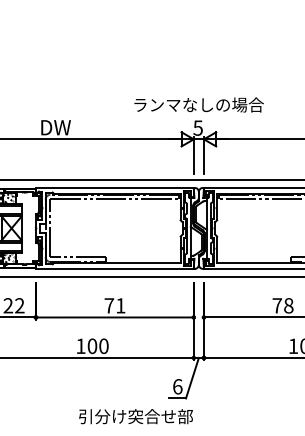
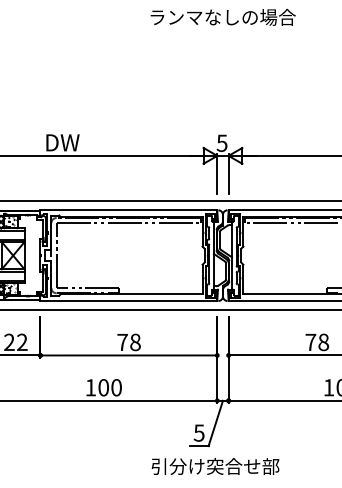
text: (198, 105) -> (222, 17), moved
text: (120, 305) -> (135, 342), 71 -> 78
text: (177, 386) -> (198, 432), 6 -> 5
text: (135, 416) -> (215, 466), moved

